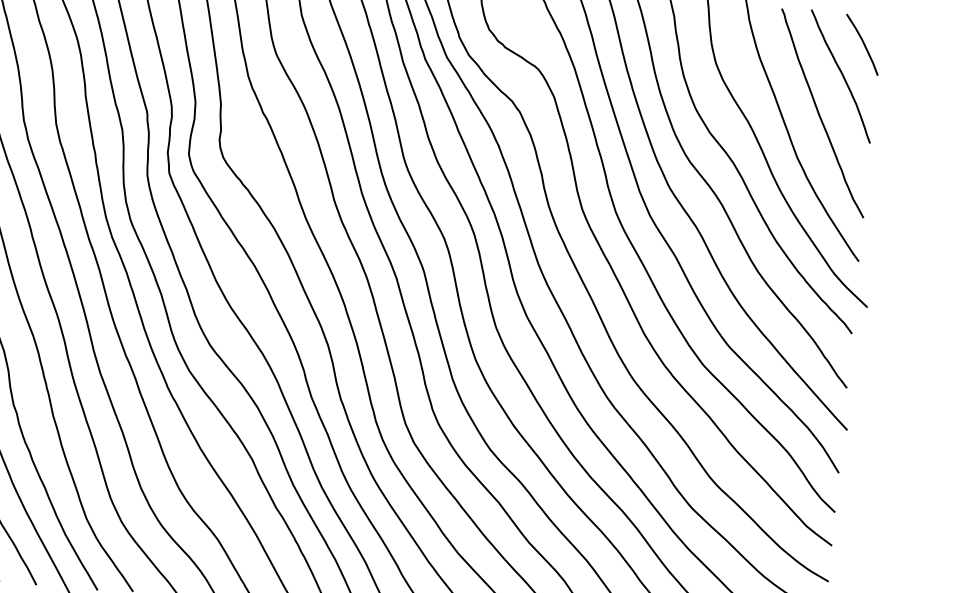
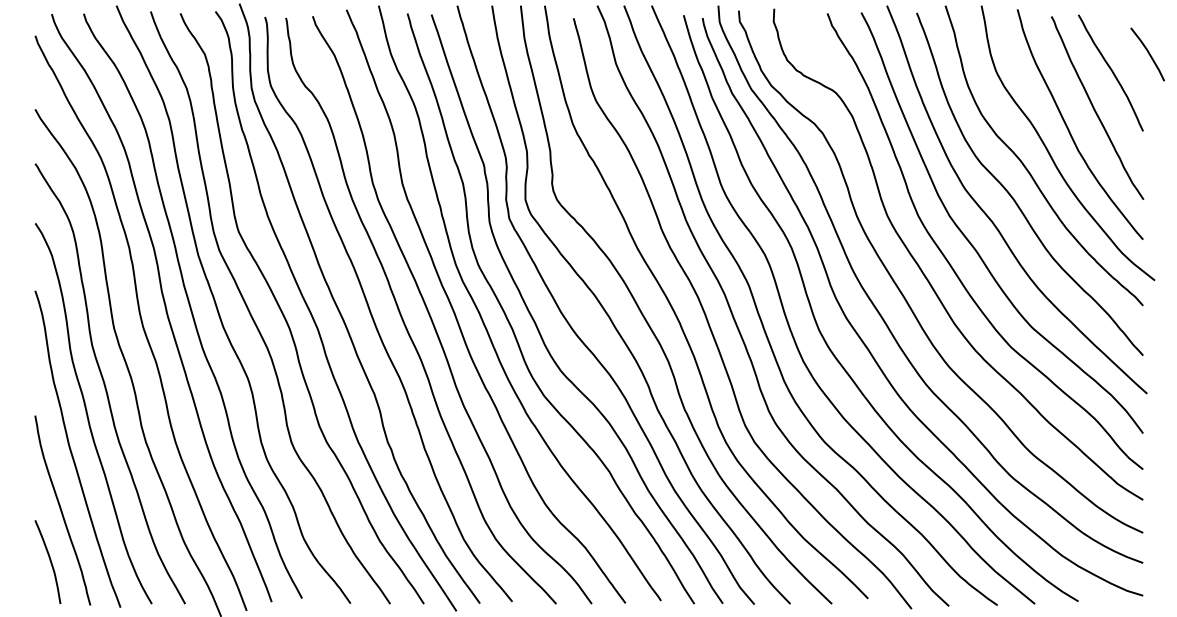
line: (863, 44) -> (1148, 54), moved

